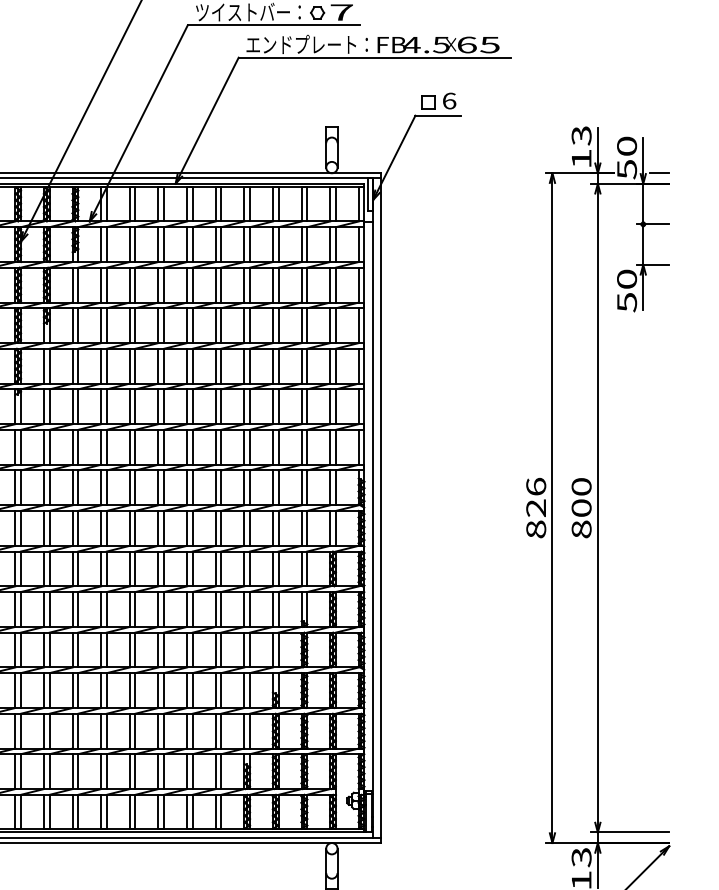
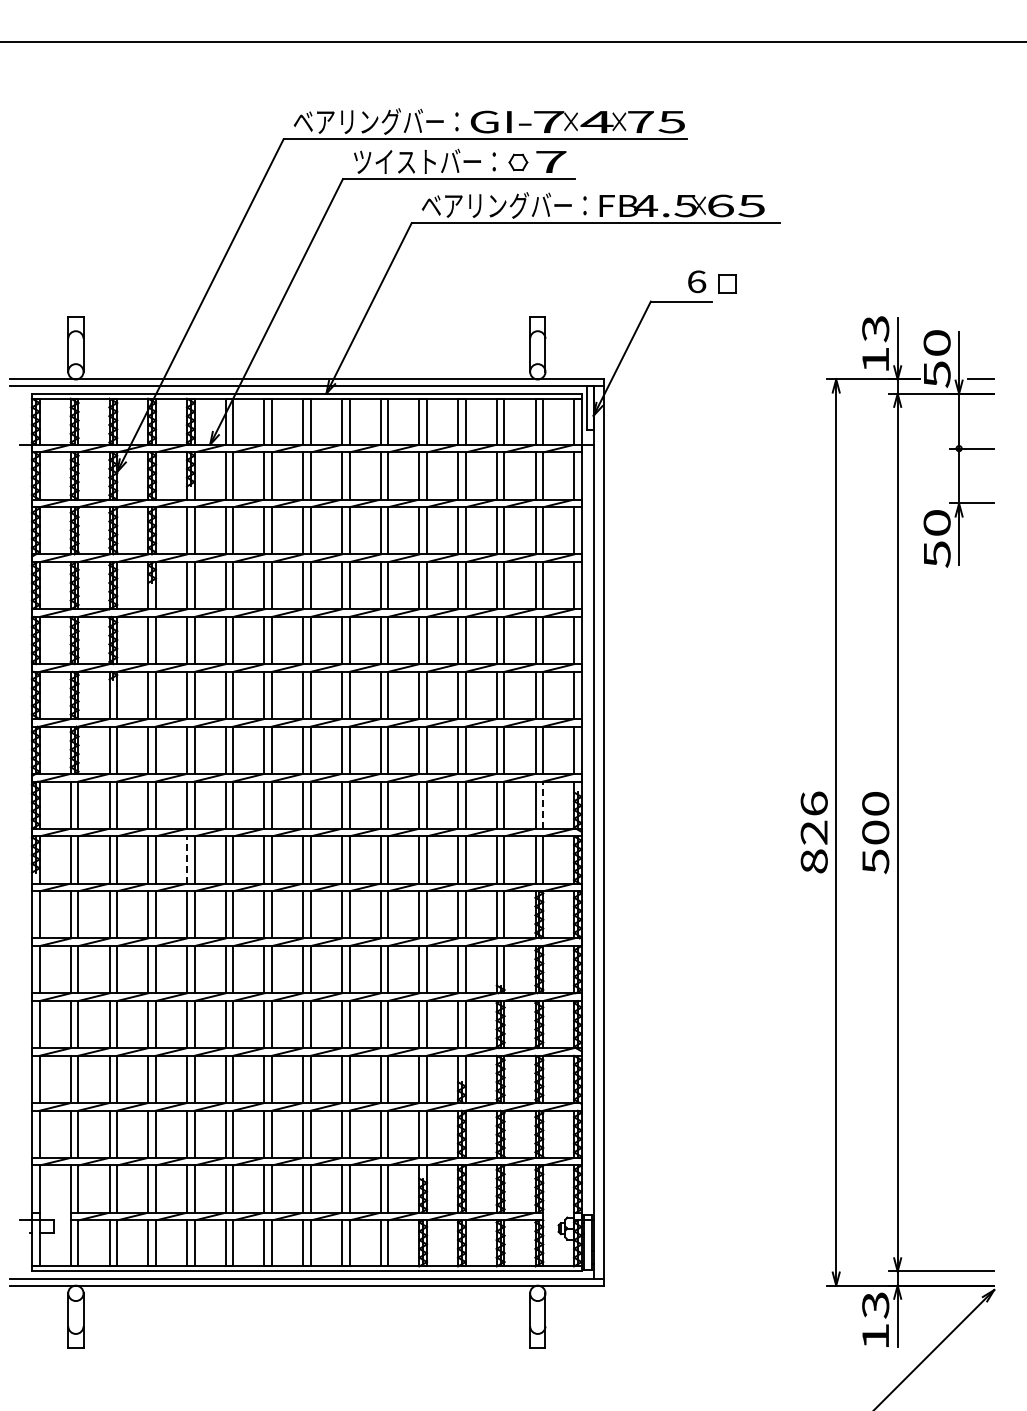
text: (301, 44) -> (496, 205), エンドプレート： -> ベアリングバー：
part: (428, 102) -> (727, 283), moved
line: (336, 488) -> (543, 805), solid -> dashed
line: (72, 528) -> (187, 859), solid -> dashed
text: (581, 529) -> (875, 861), 800 -> 500

